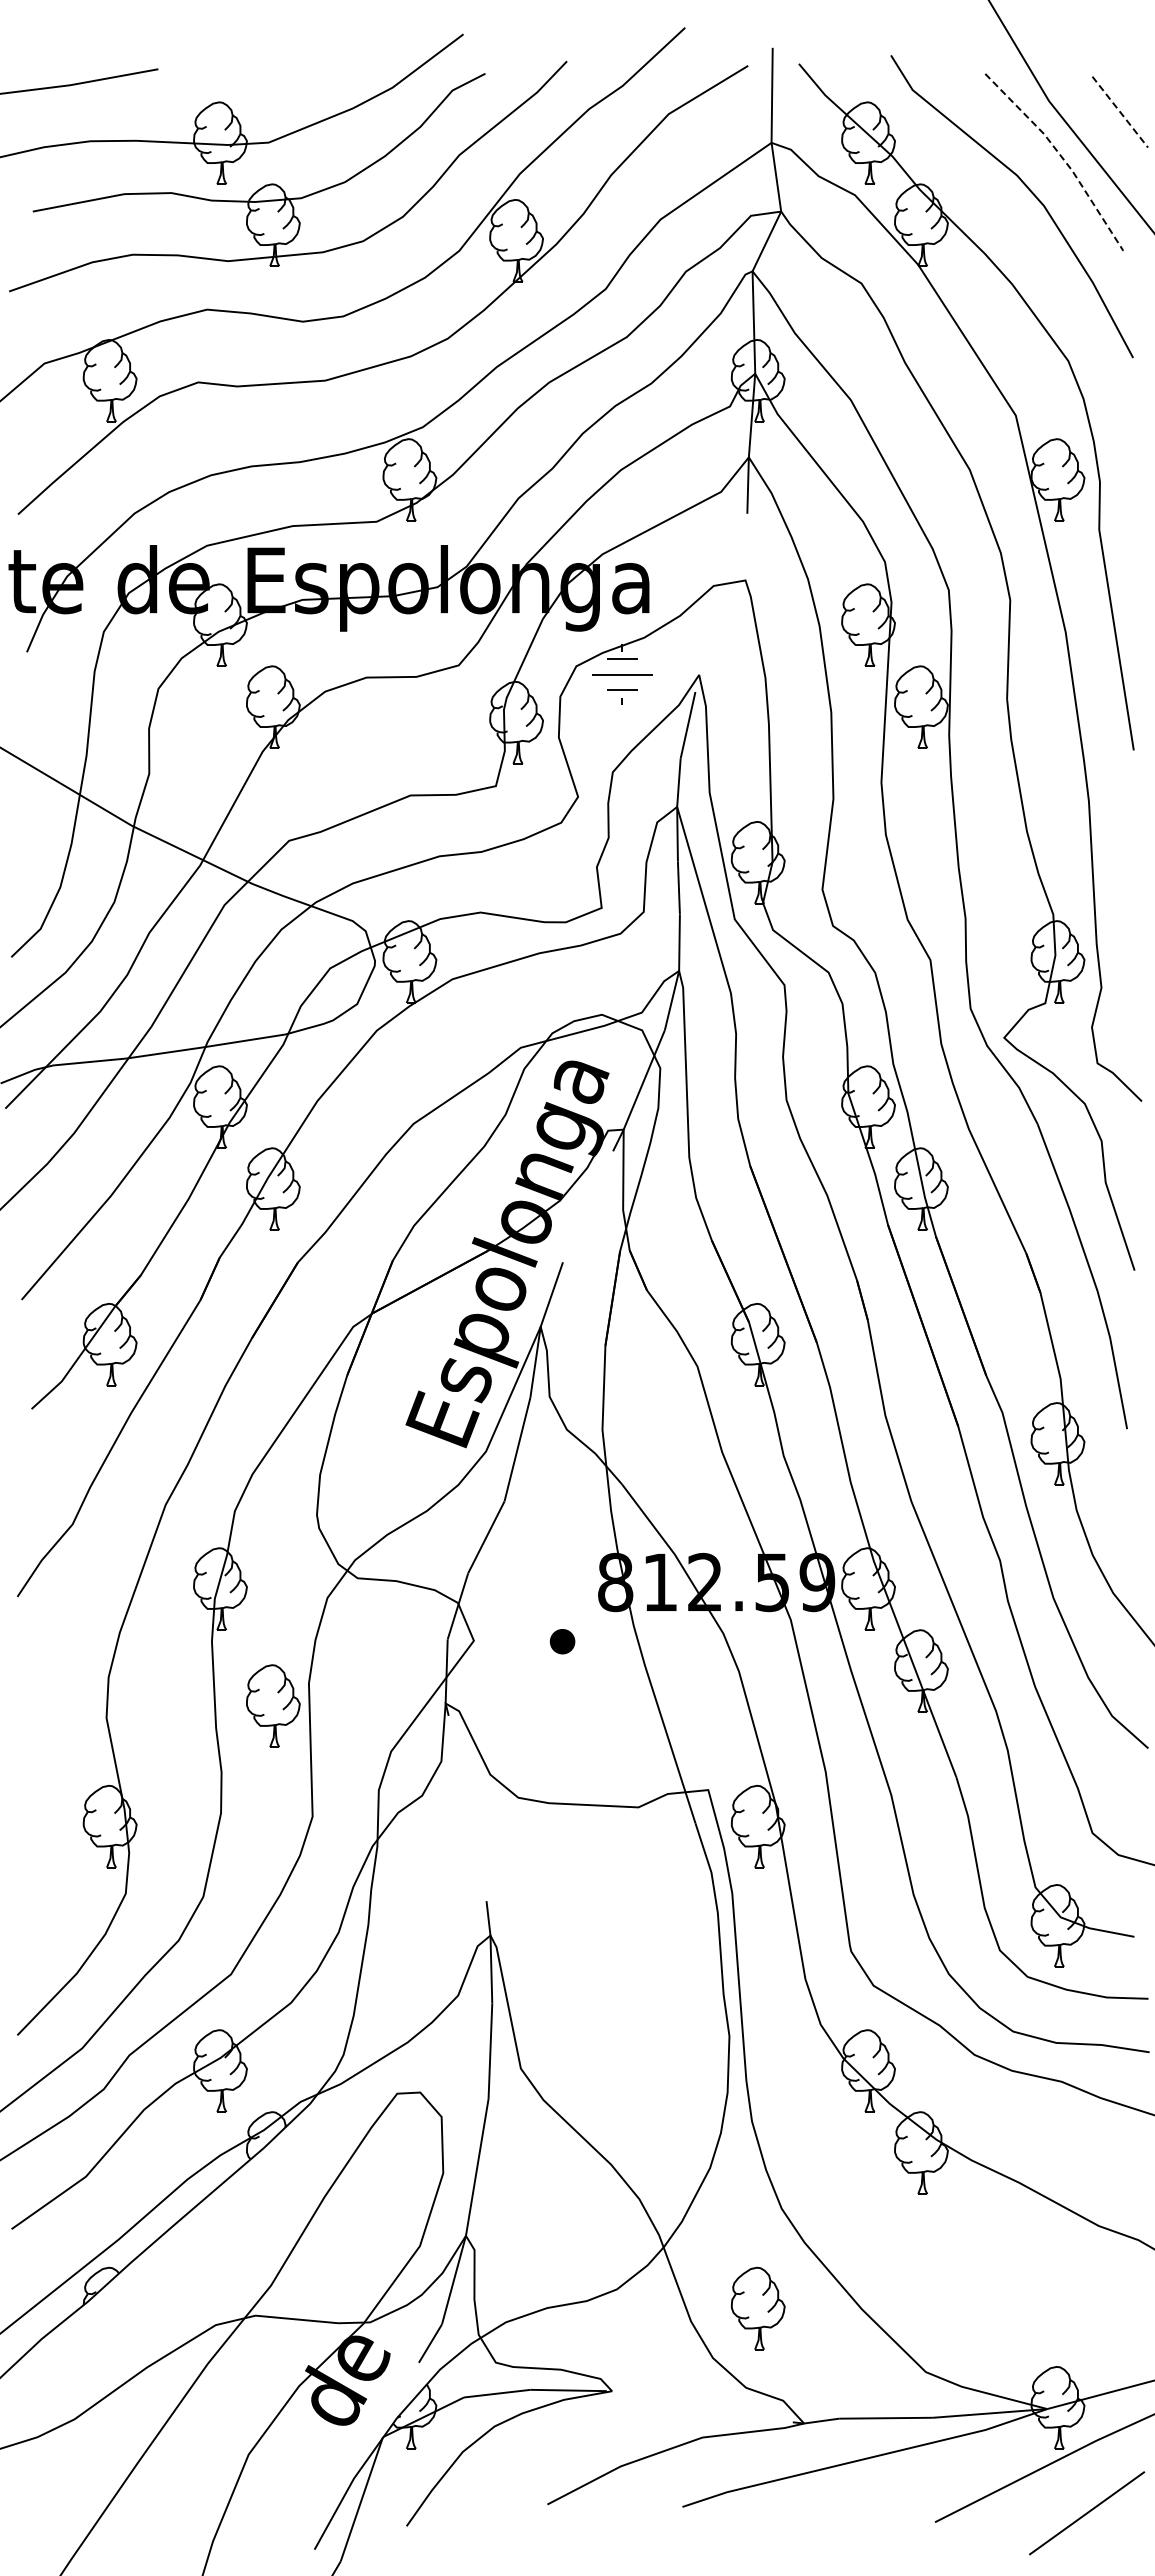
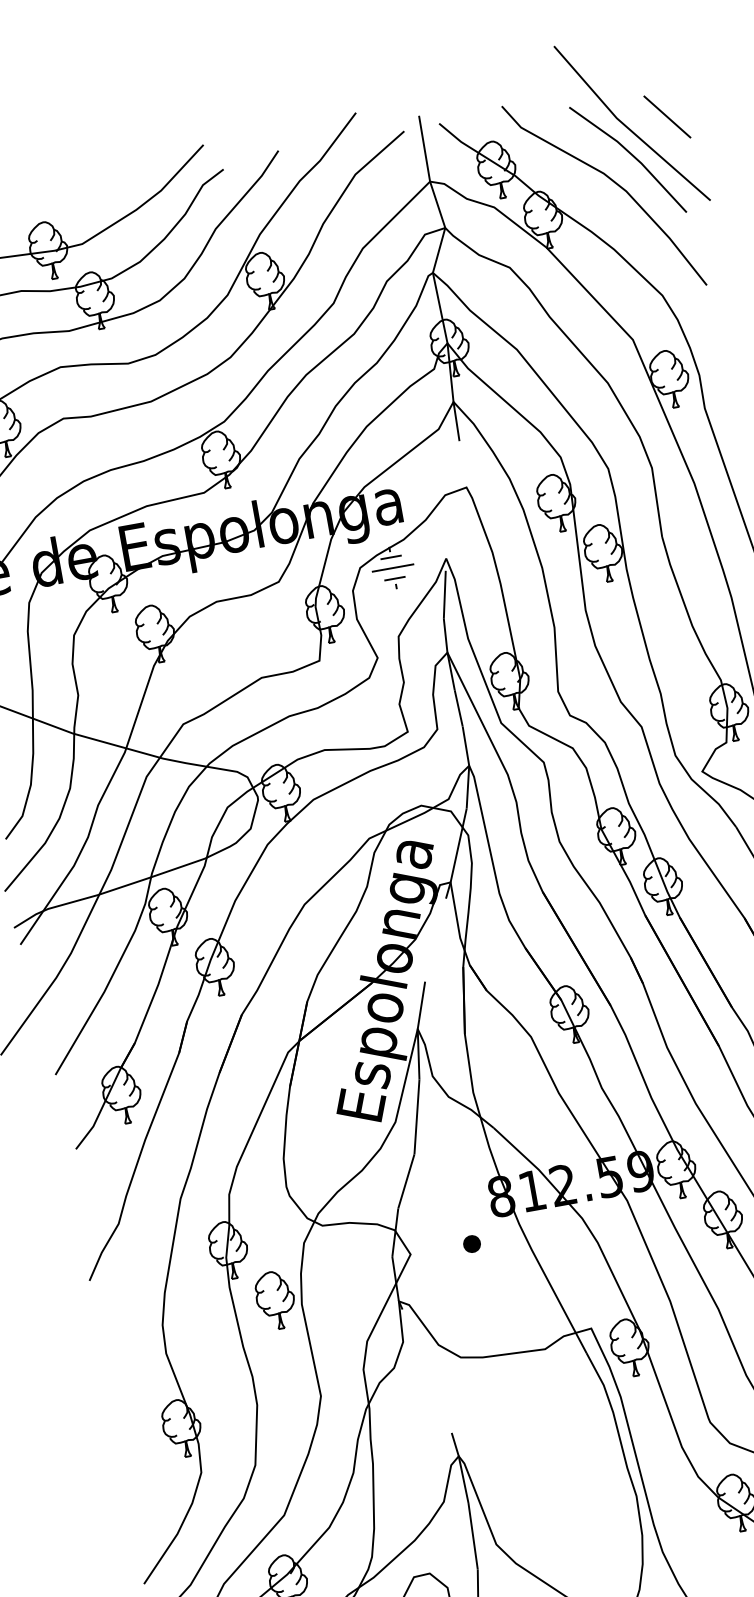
line: (1120, 112) -> (667, 117), dashed -> solid
line: (1061, 157) -> (632, 155), dashed -> solid
part: (273, 1705) -> (275, 1299), moved

